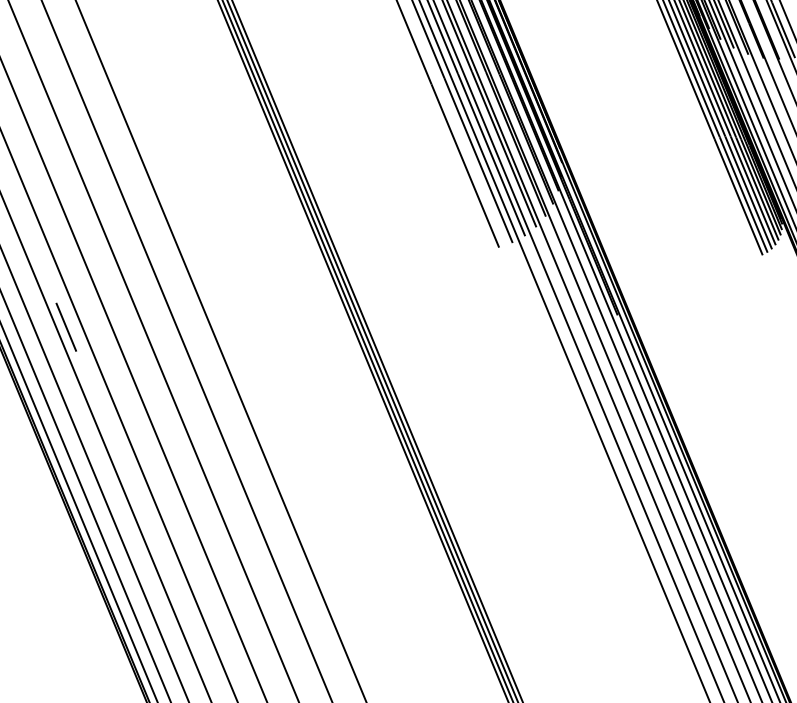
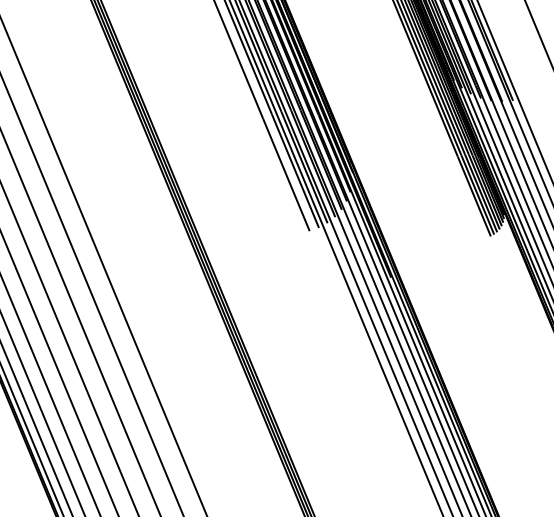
line: (66, 326) -> (12, 285), removed

